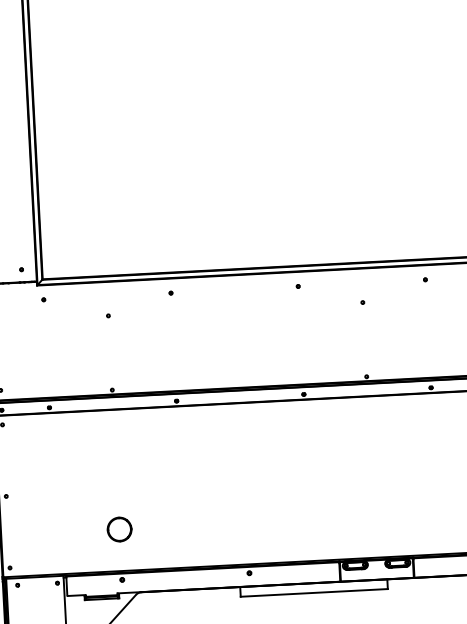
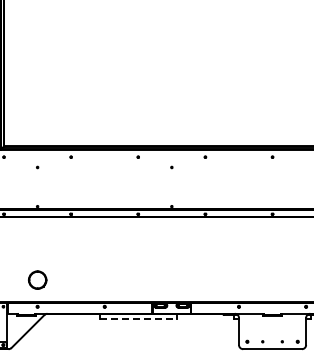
part: (119, 530) -> (37, 280), size x1.4
line: (314, 592) -> (138, 318), solid -> dashed

